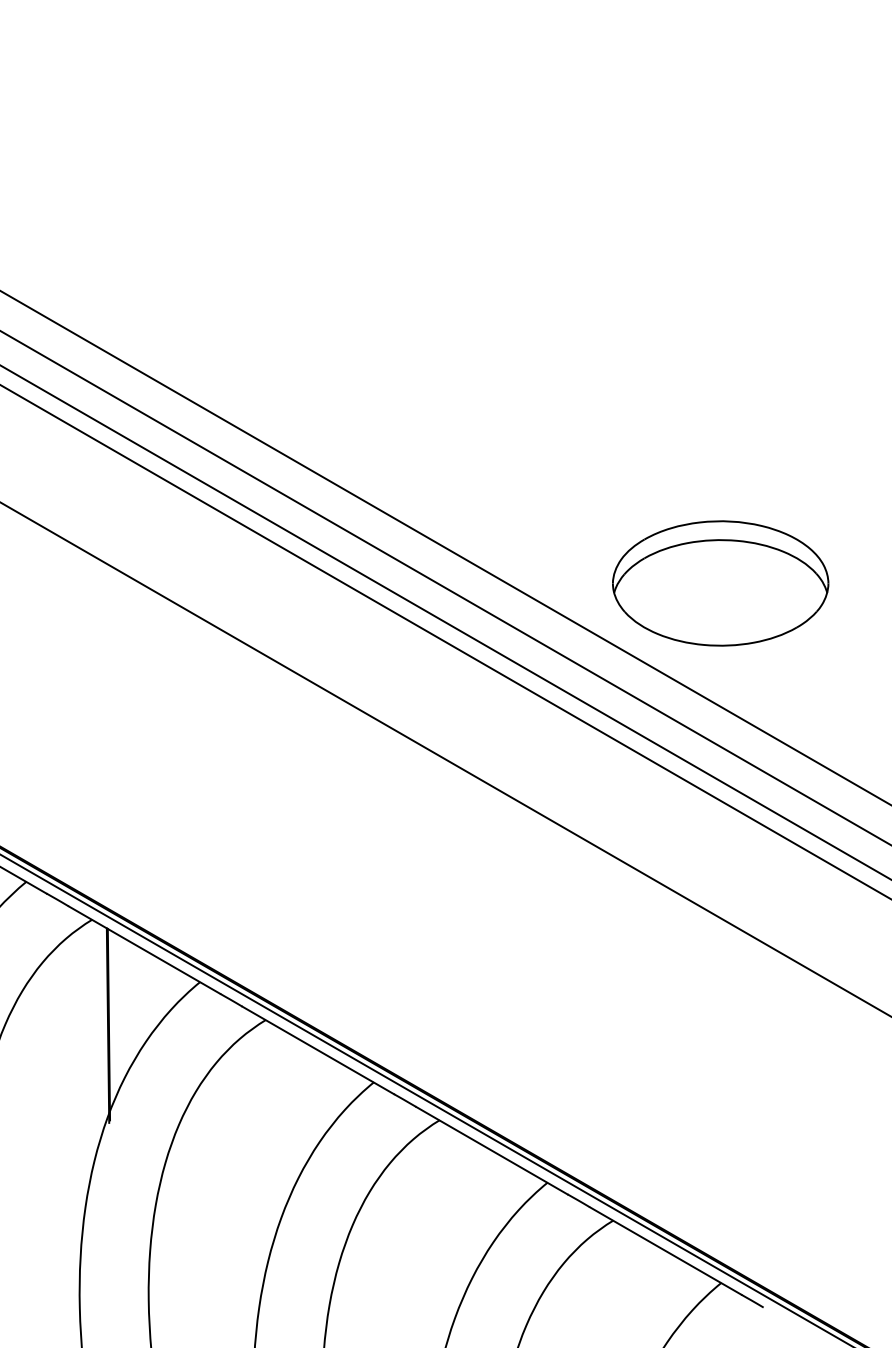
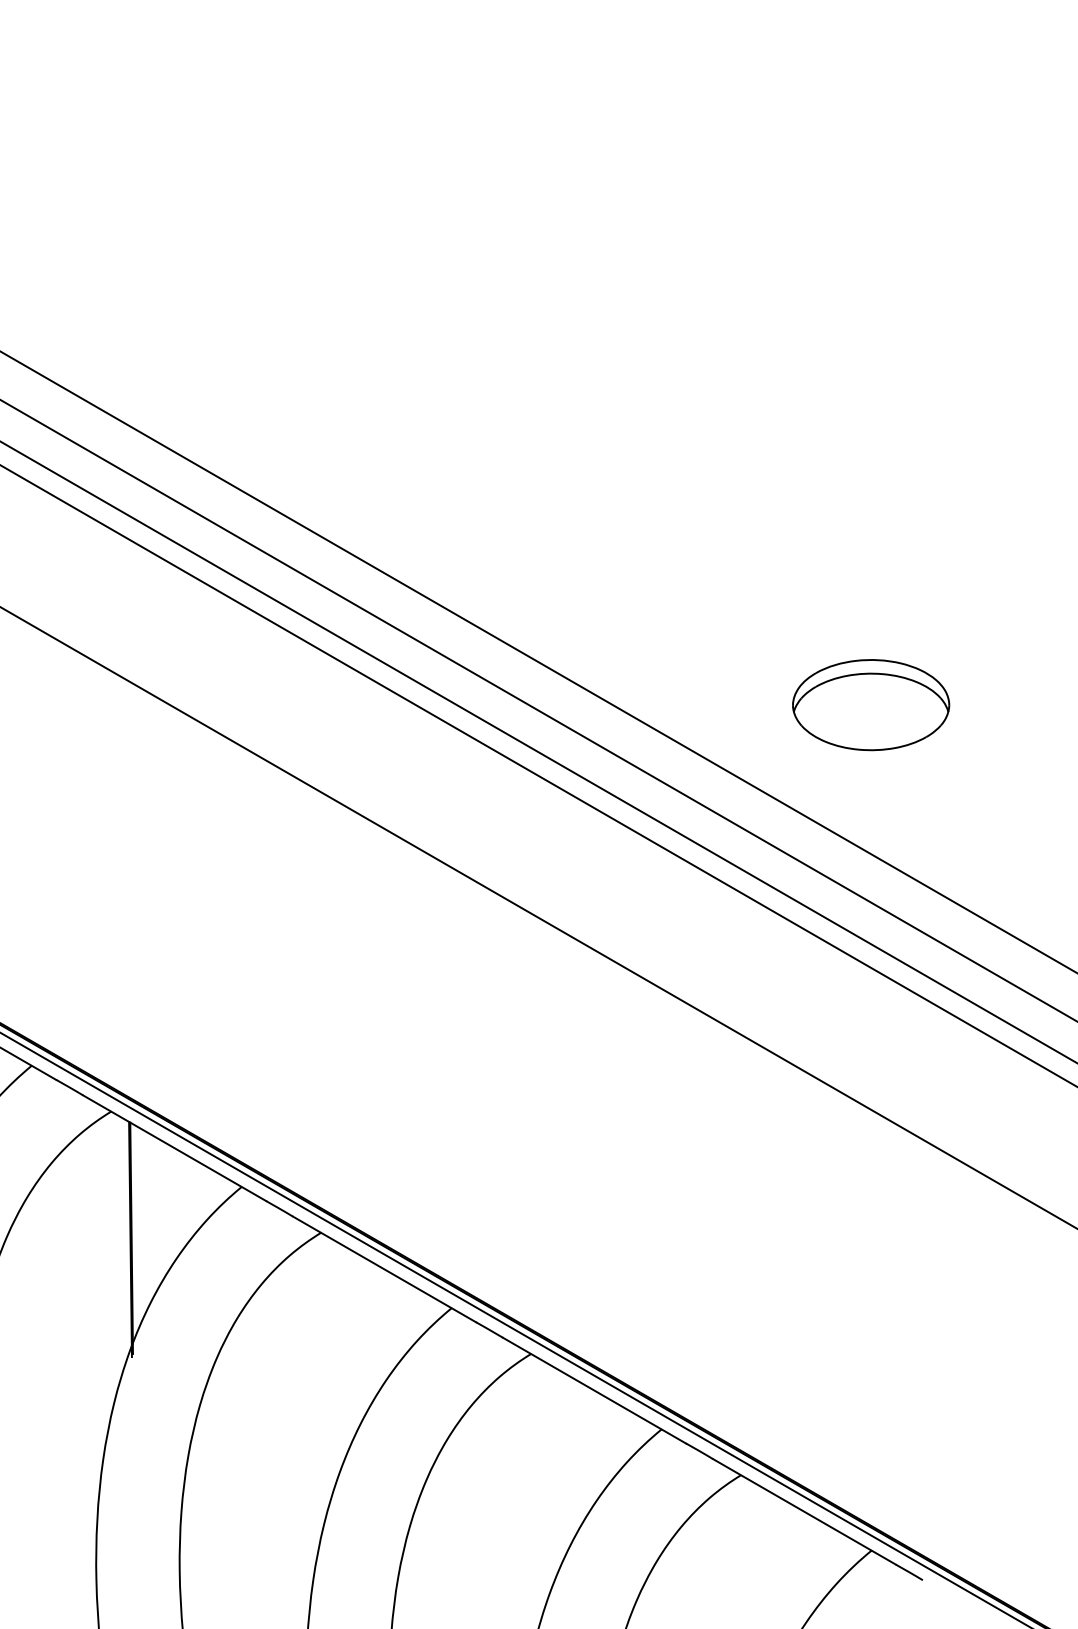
part: (720, 583) -> (870, 705), size x0.6

